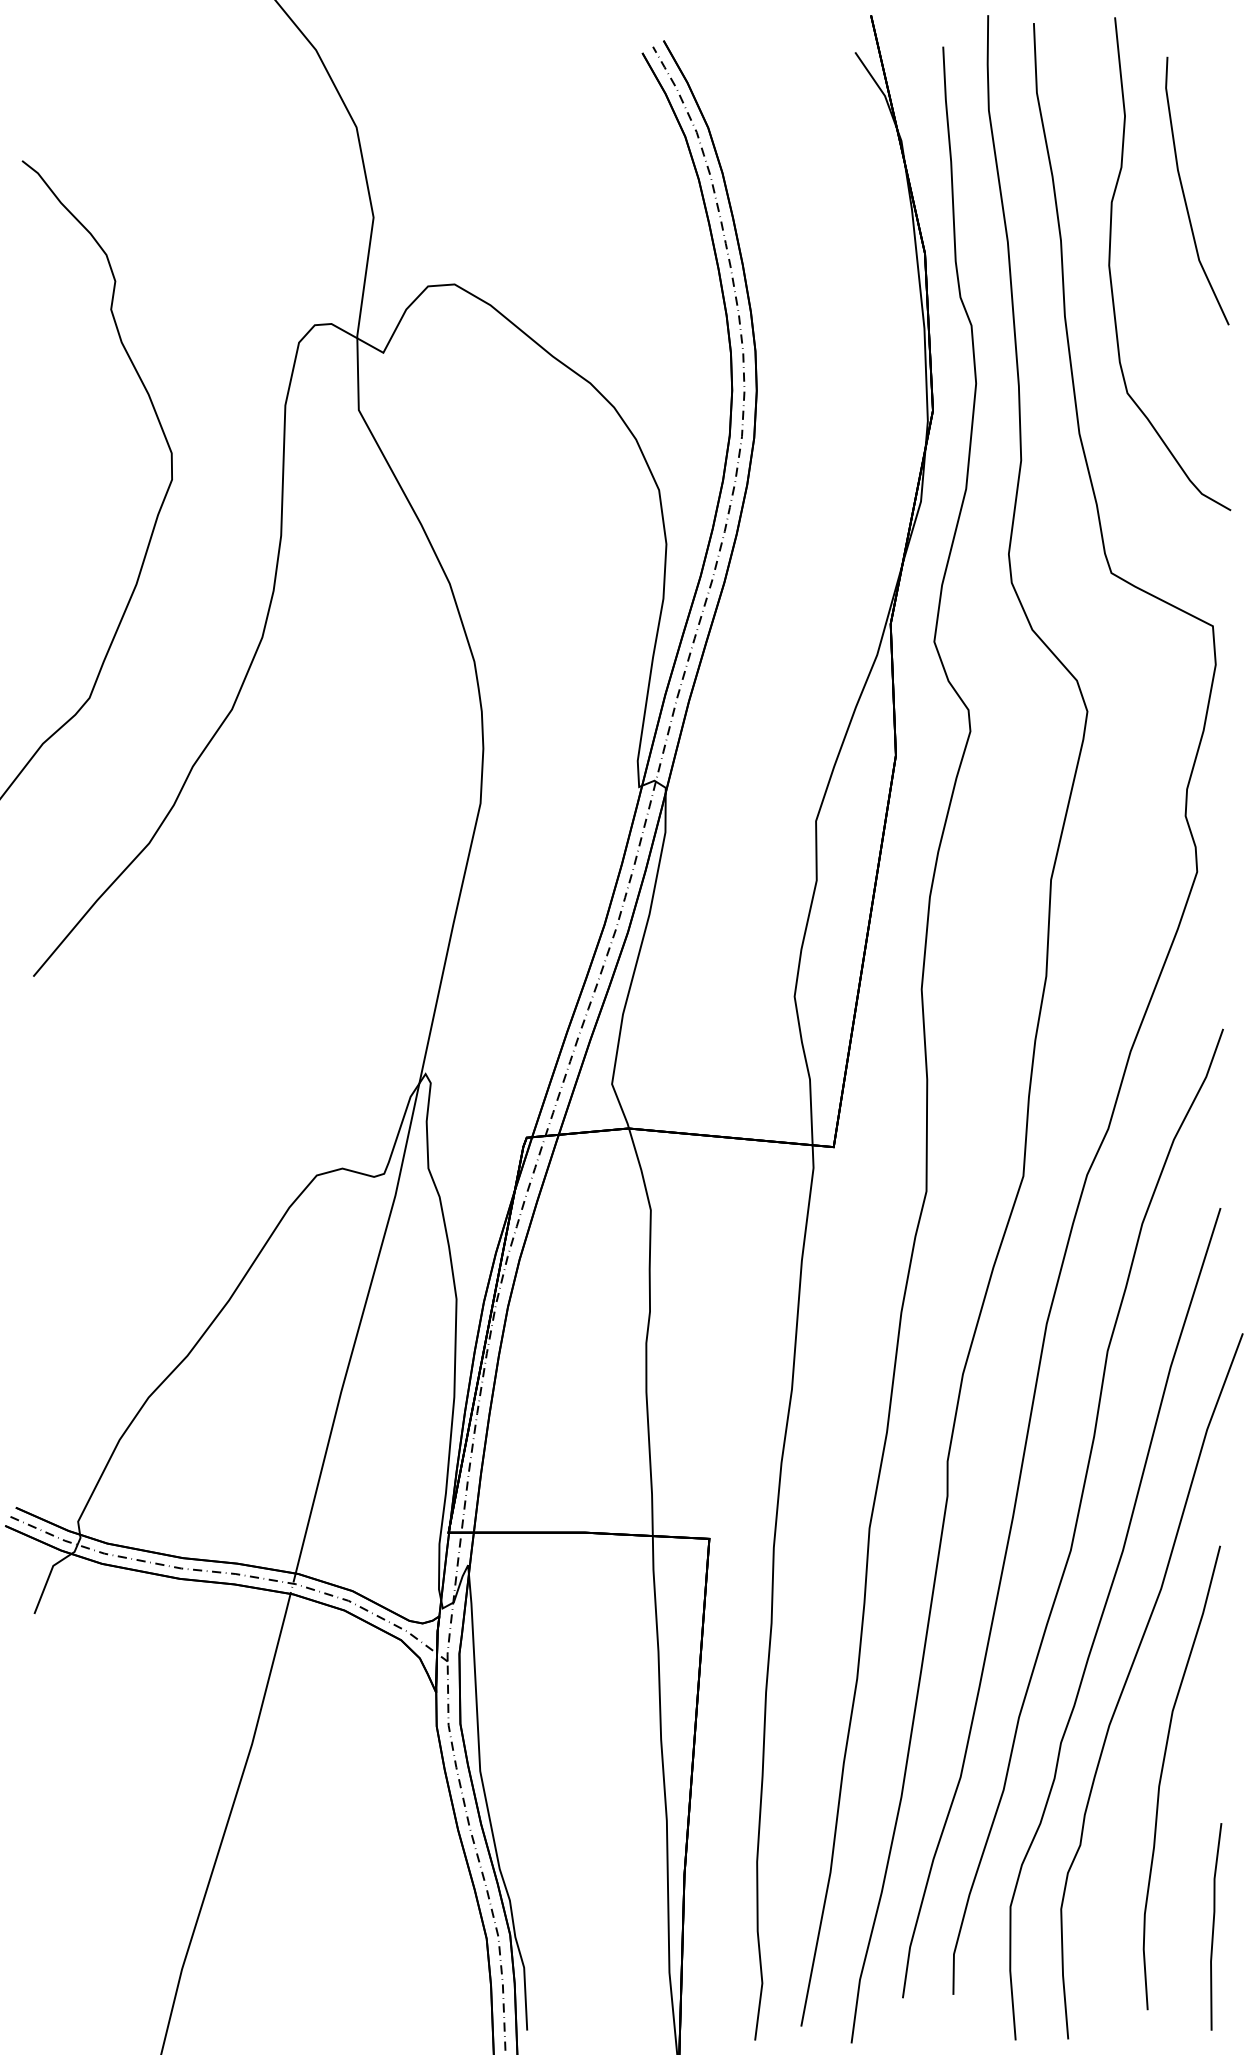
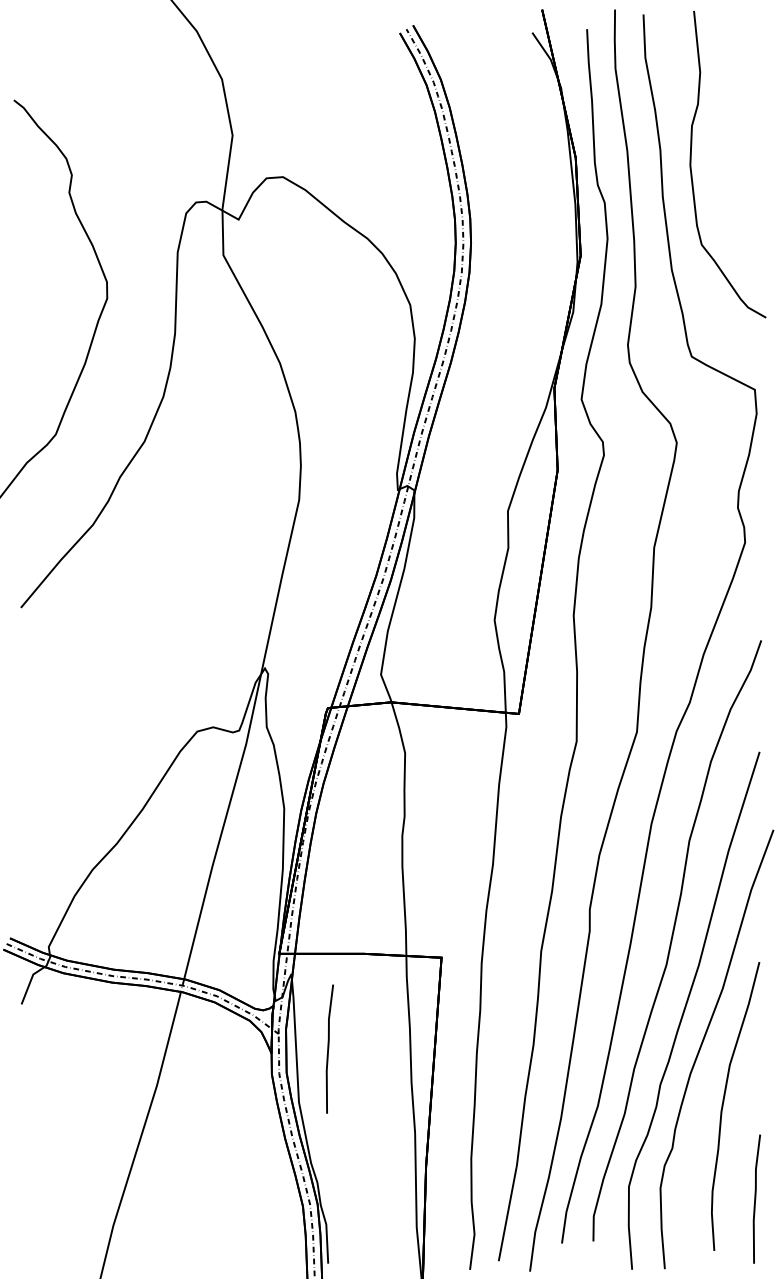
line: (1184, 191) -> (737, 119), removed
line: (529, 1684) -> (329, 1048), added

